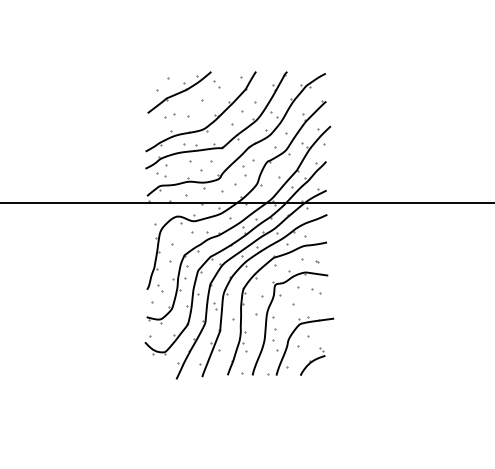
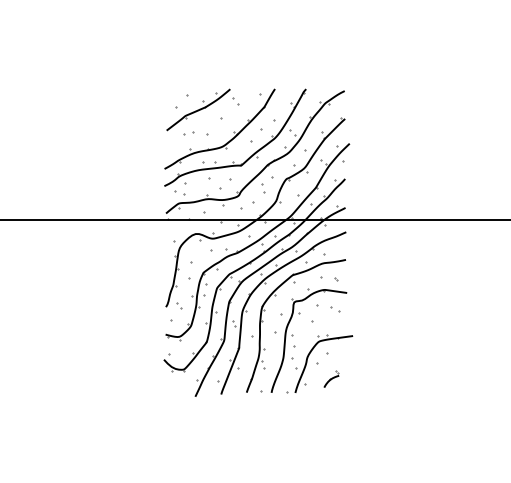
part: (312, 362) -> (331, 379), size x0.6

